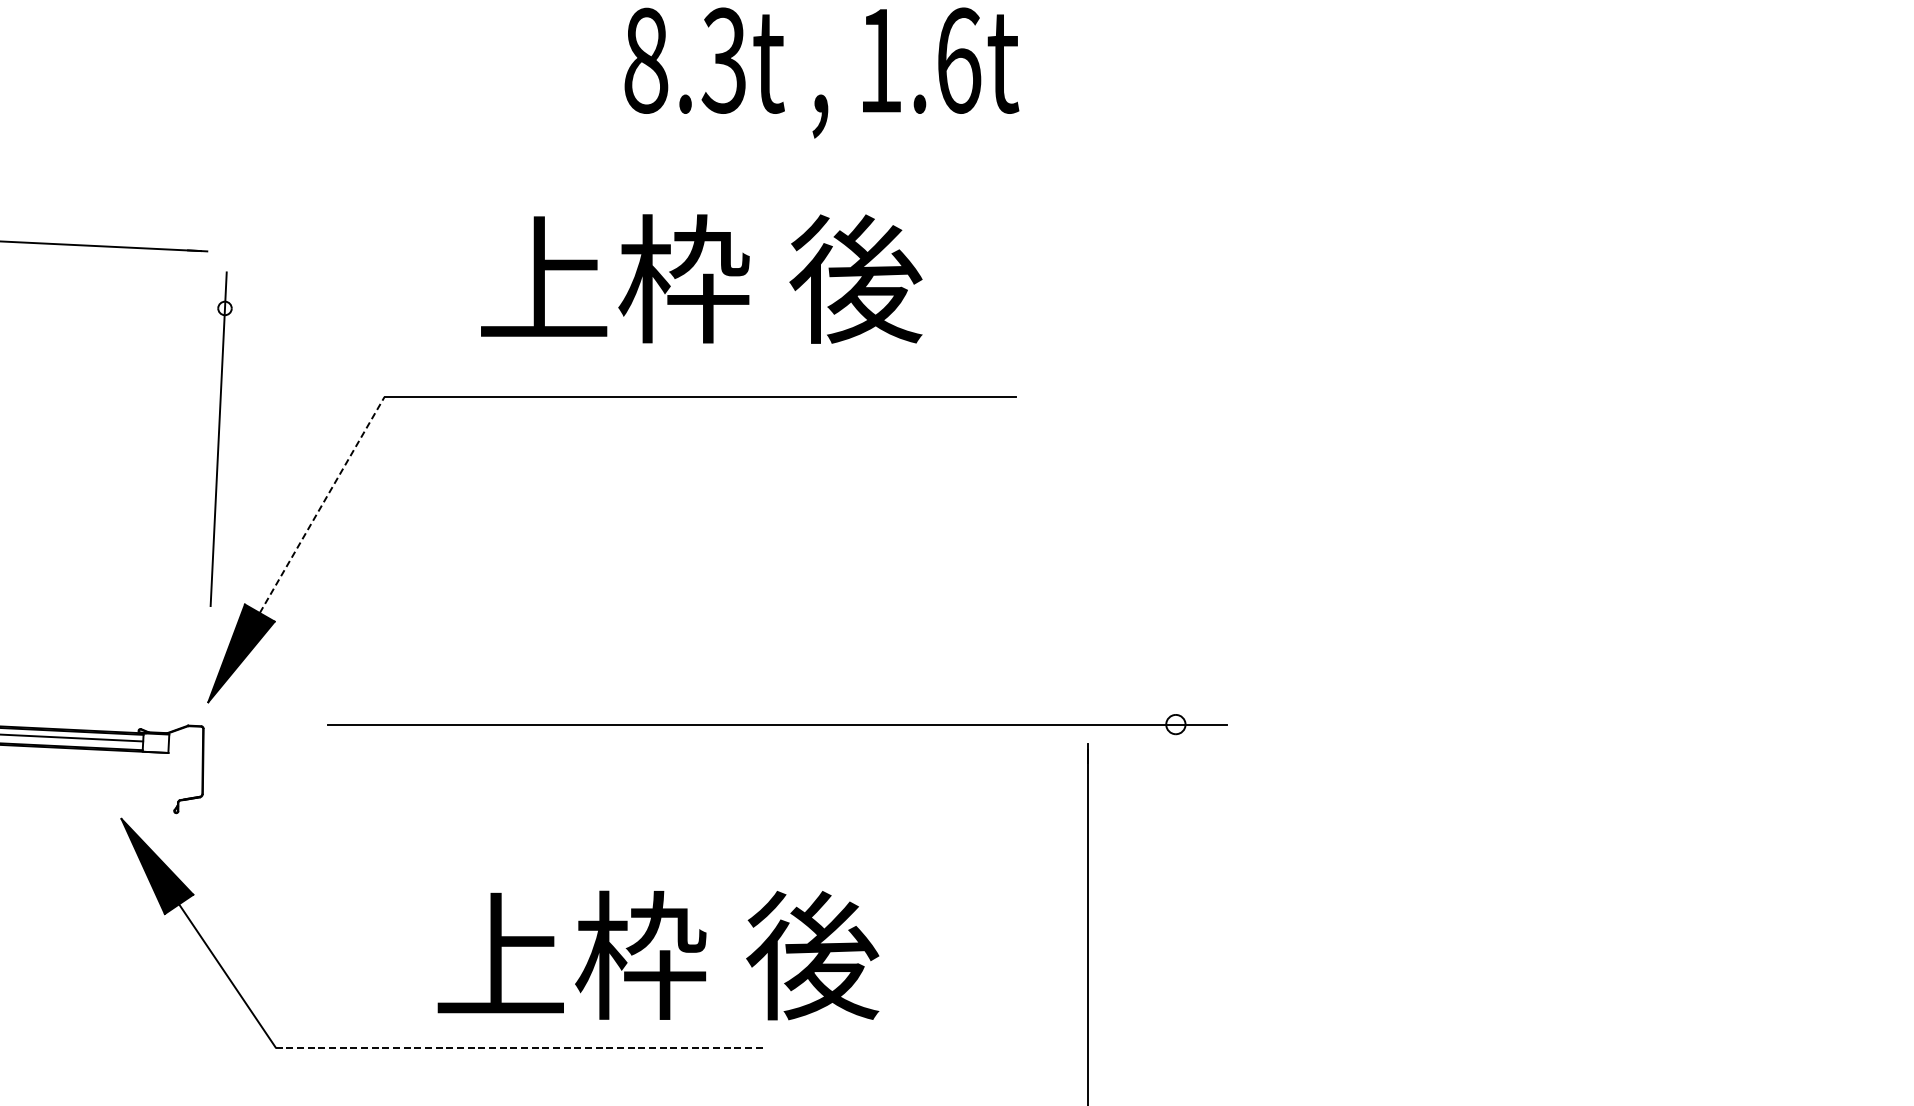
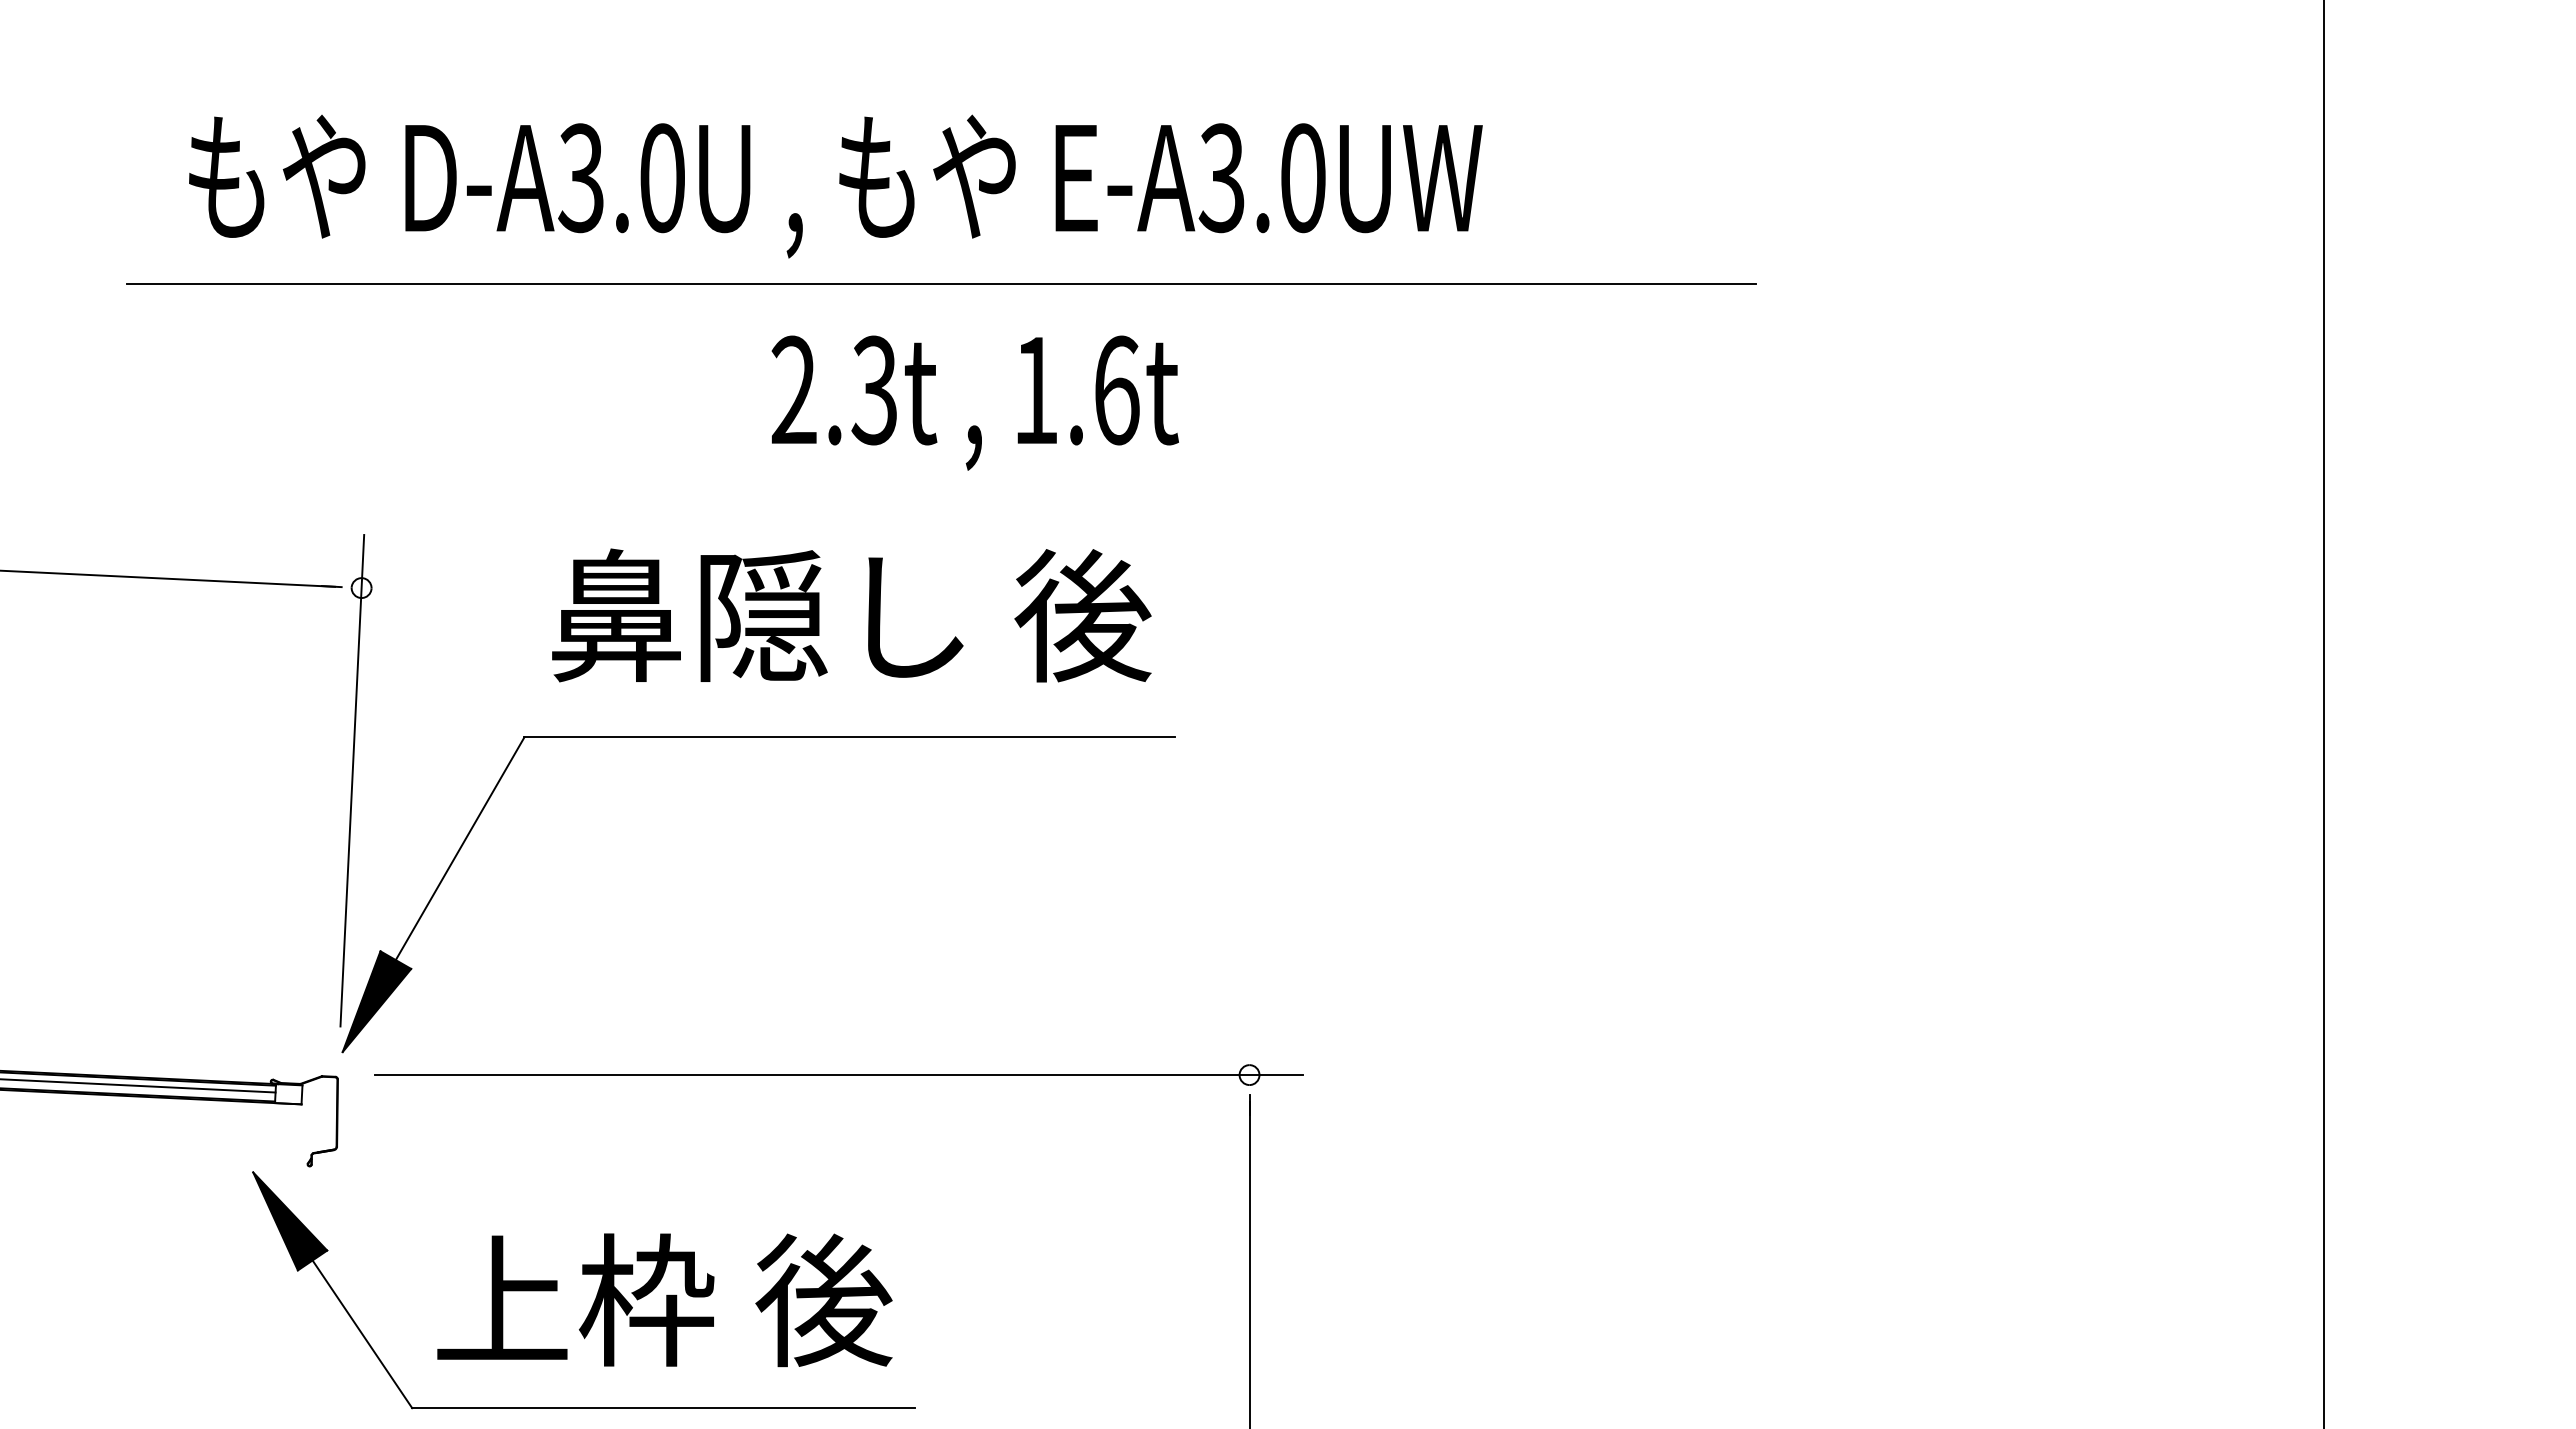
text: (645, 60) -> (793, 390), 8.3t -> 2.3t
text: (701, 278) -> (851, 615), 上枠 後 -> 鼻隠し 後
part: (220, 438) -> (355, 780), size x1.43
line: (322, 504) -> (460, 848), dashed -> solid
part: (777, 724) -> (838, 1074), moved
text: (658, 955) -> (664, 1300), moved
line: (519, 1047) -> (663, 1408), dashed -> solid

